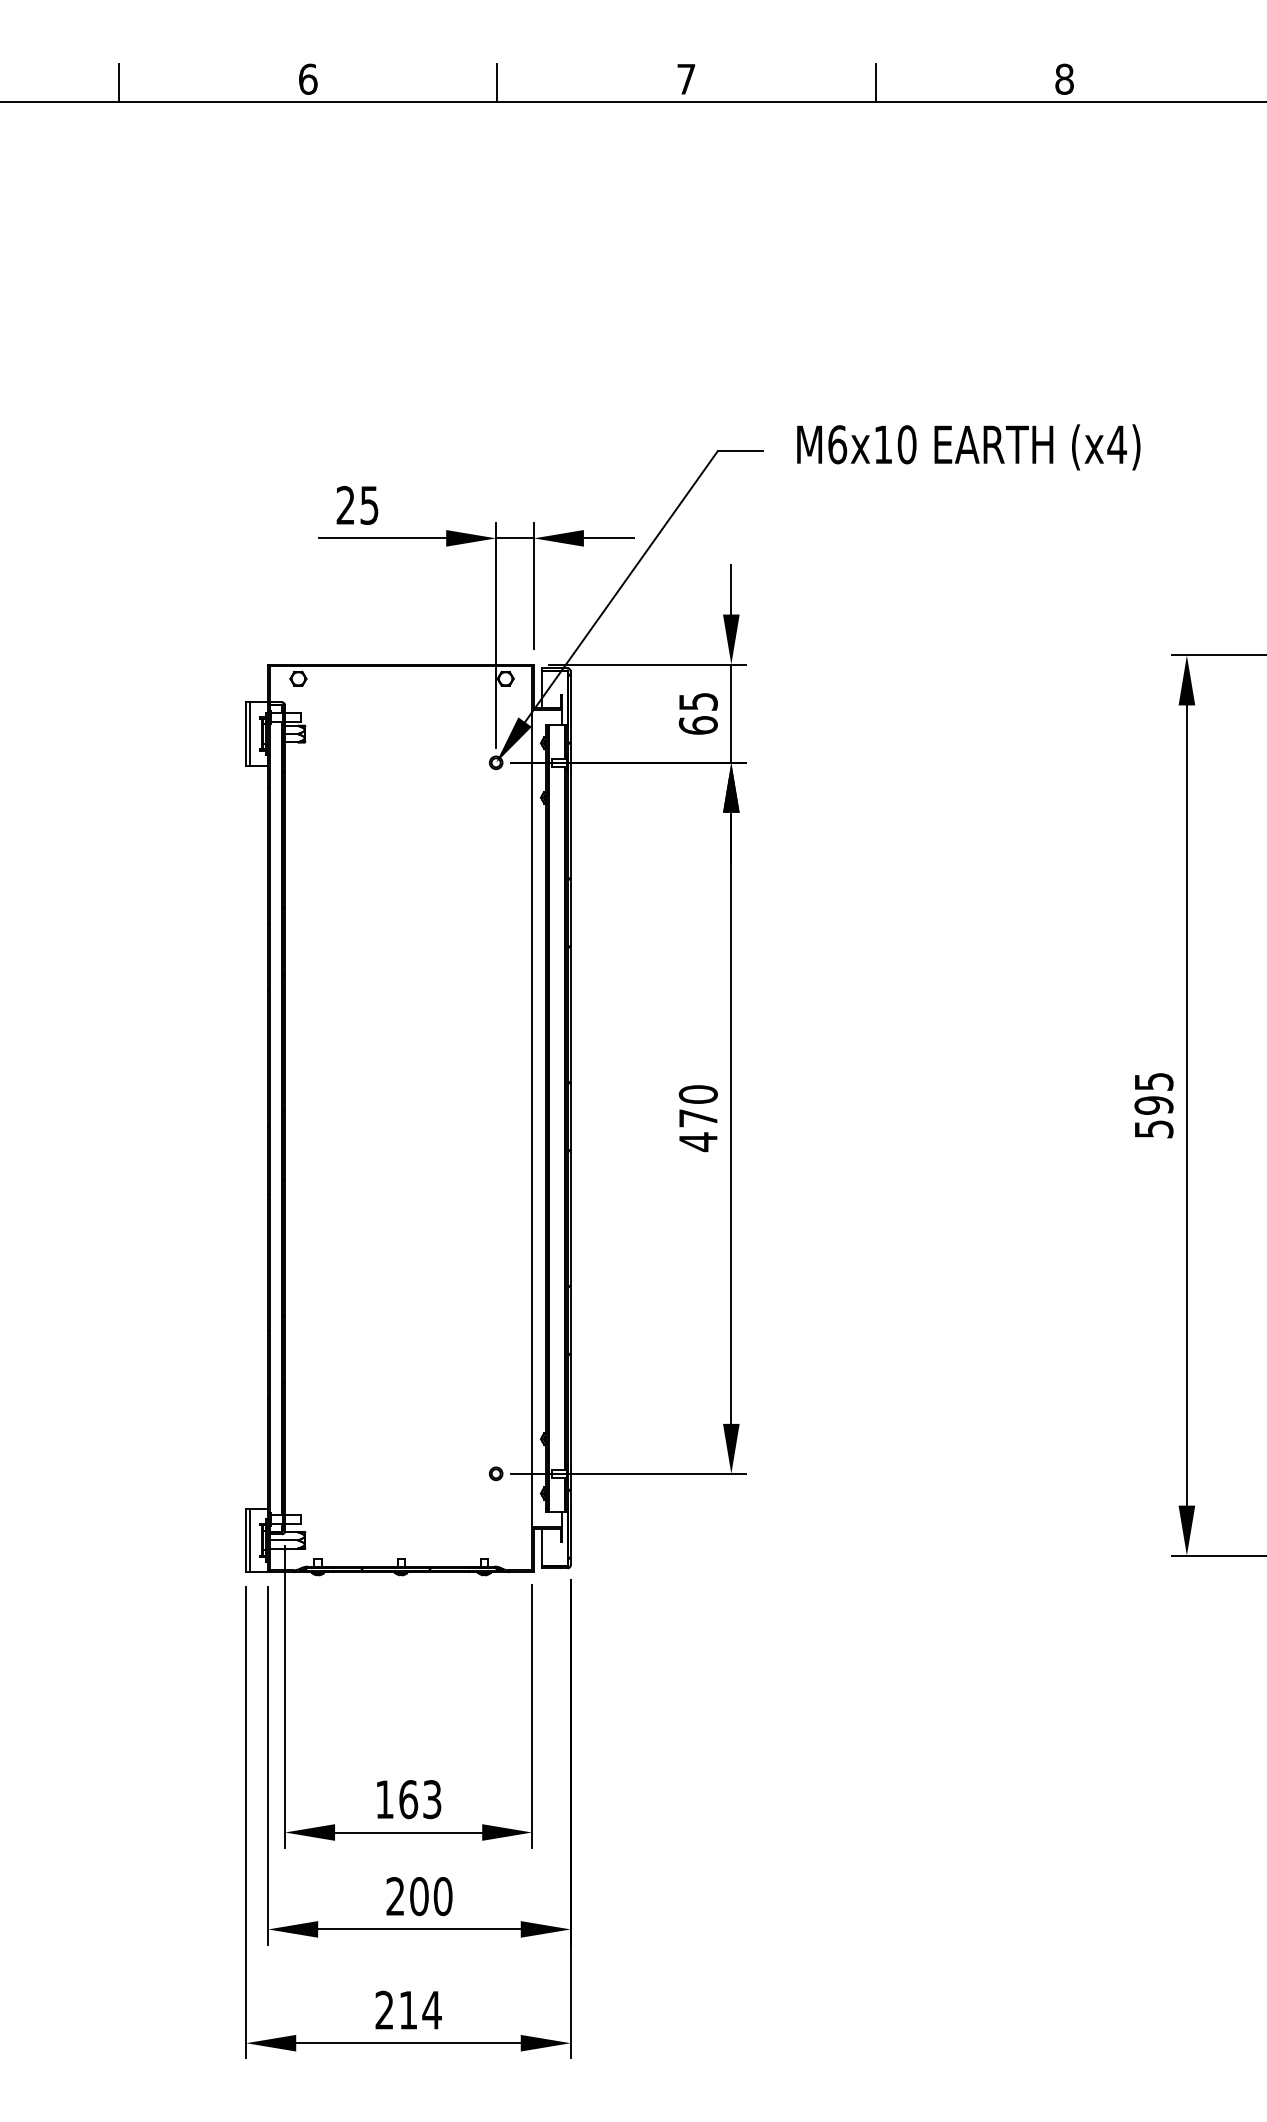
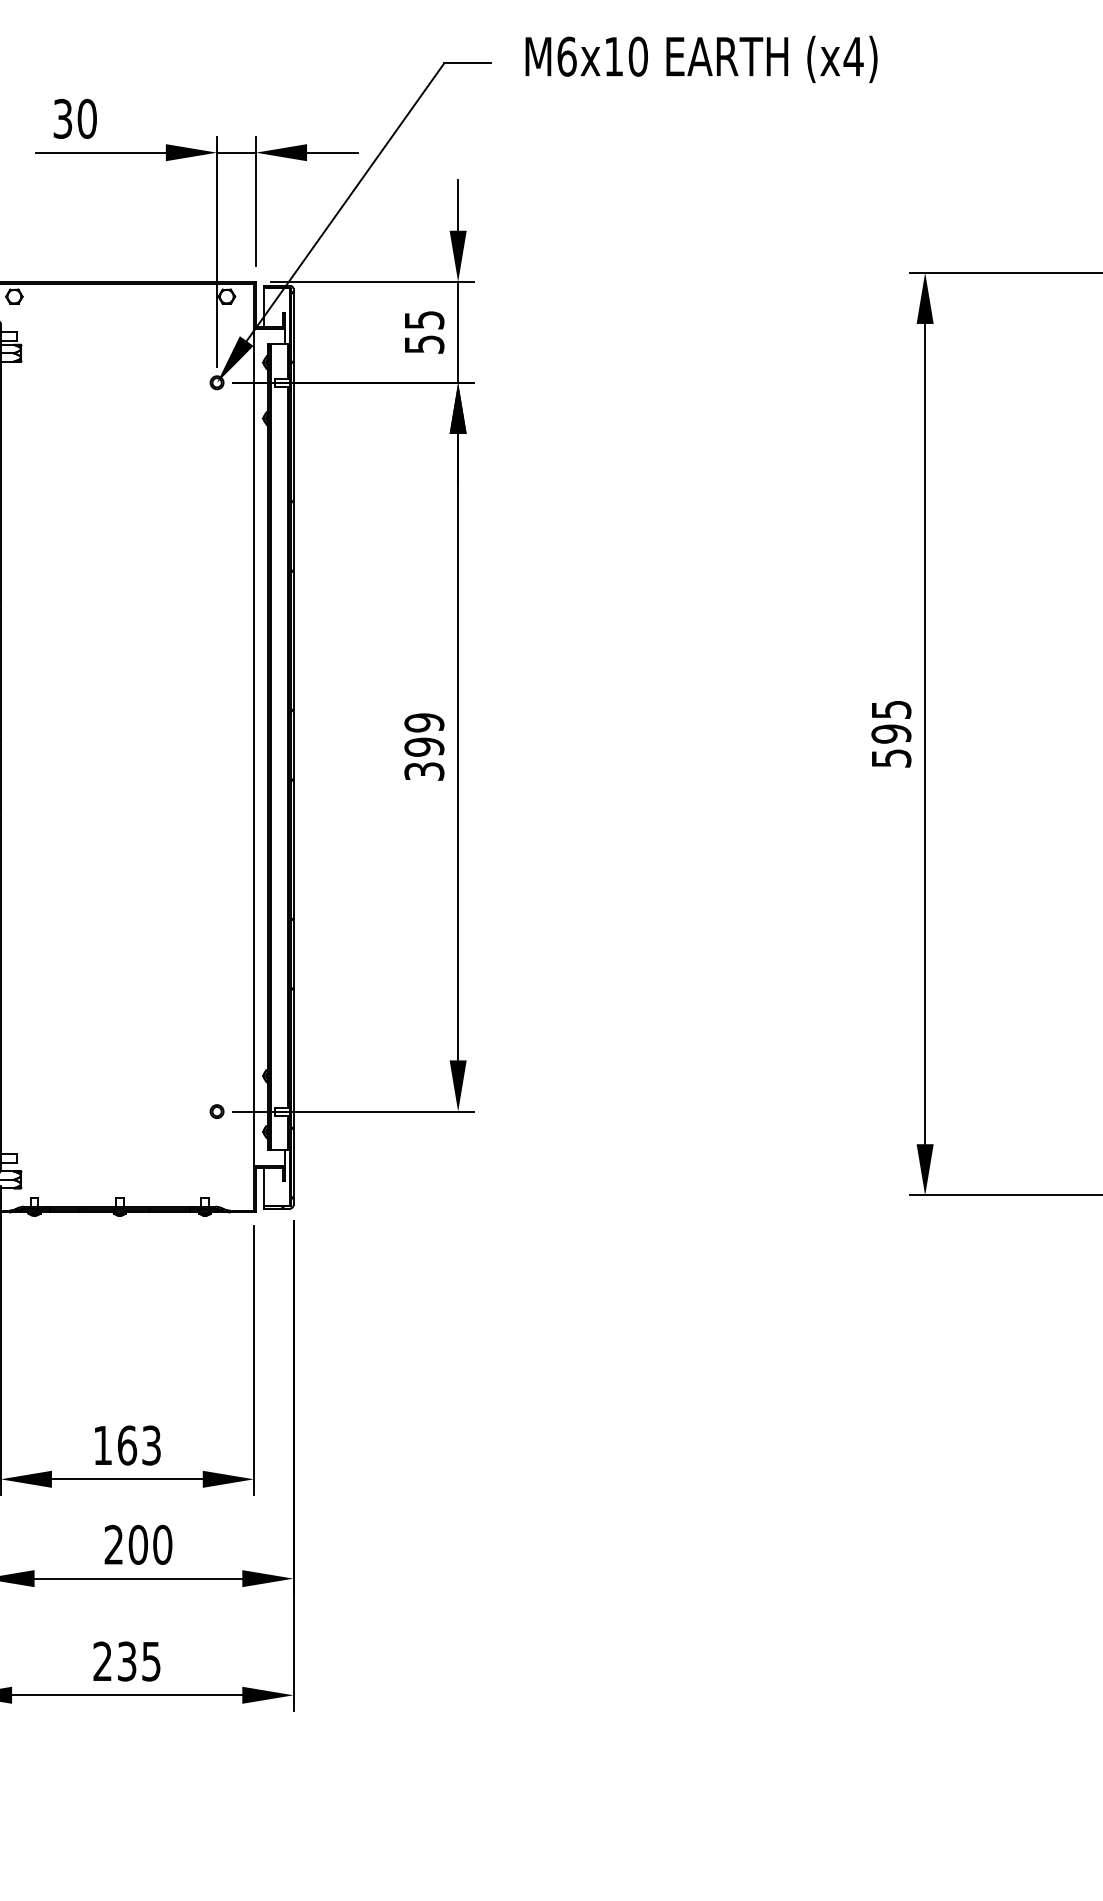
text: (357, 504) -> (74, 117), 25 -> 30
text: (697, 725) -> (423, 344), 65 -> 55
text: (697, 1118) -> (423, 747), 470 -> 399
text: (420, 2009) -> (139, 1660), 214 -> 235

